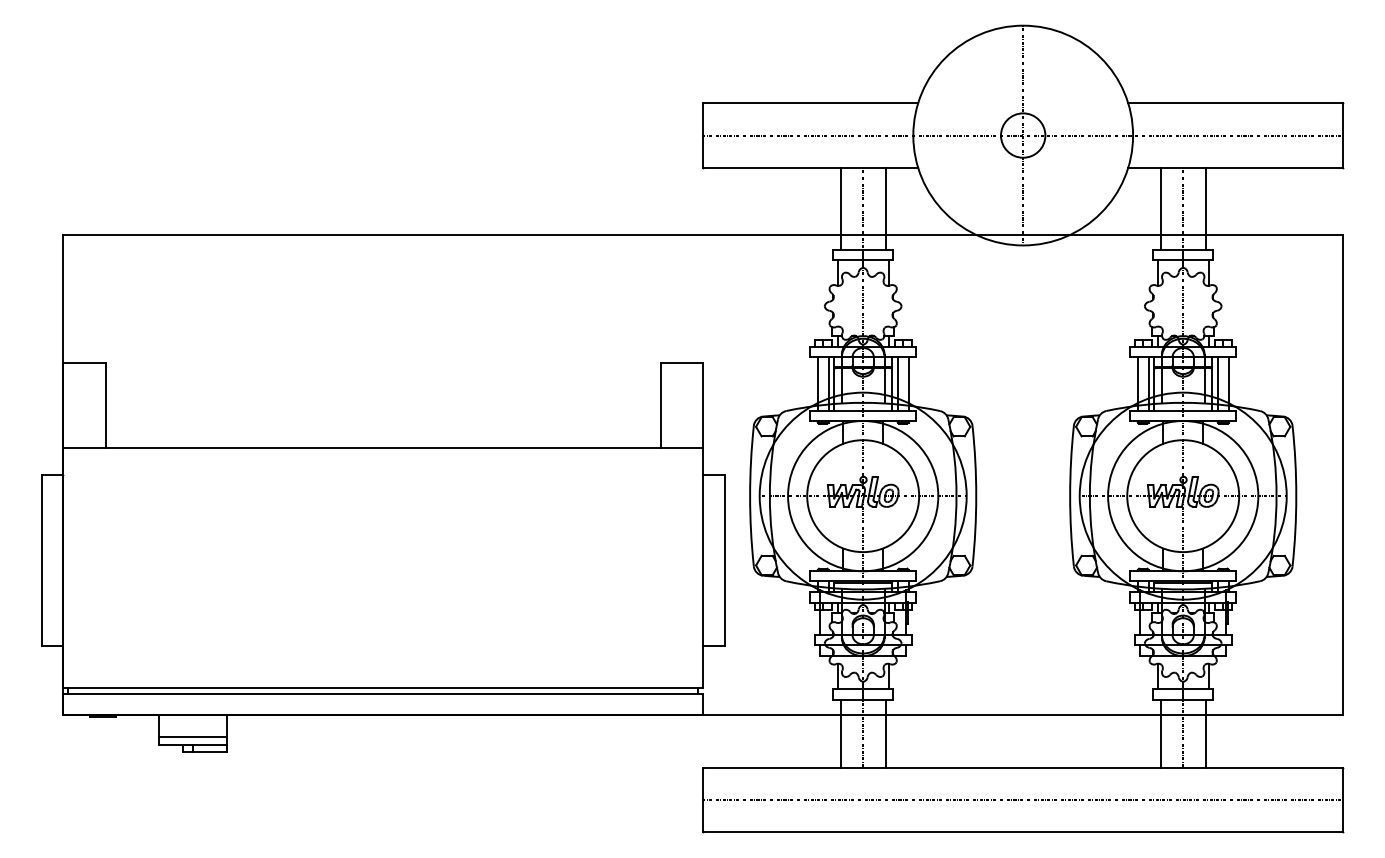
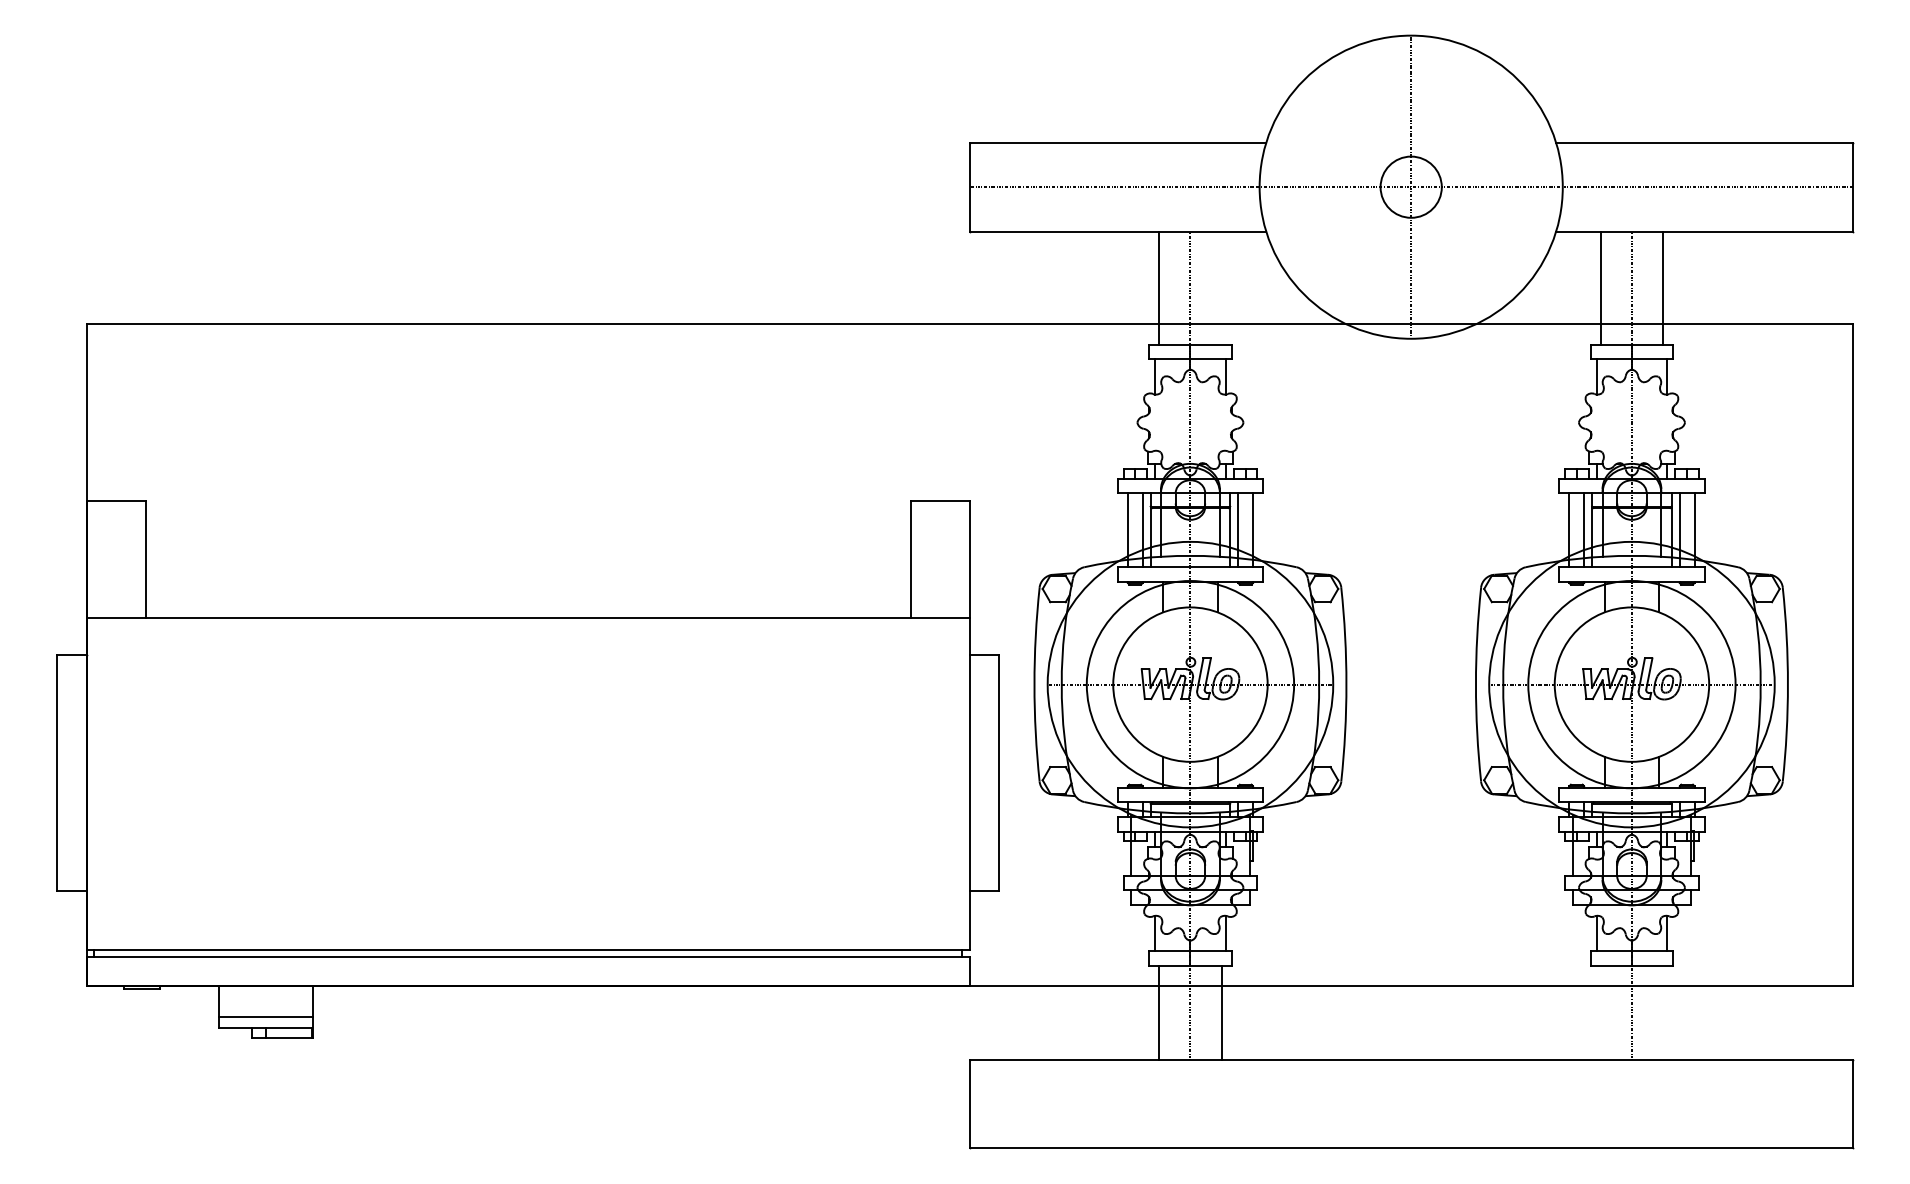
line: (885, 208) -> (1221, 287), removed
line: (1160, 733) -> (1600, 1012), removed
line: (1206, 733) -> (1663, 1012), removed
line: (1022, 800) -> (1410, 1104), removed

